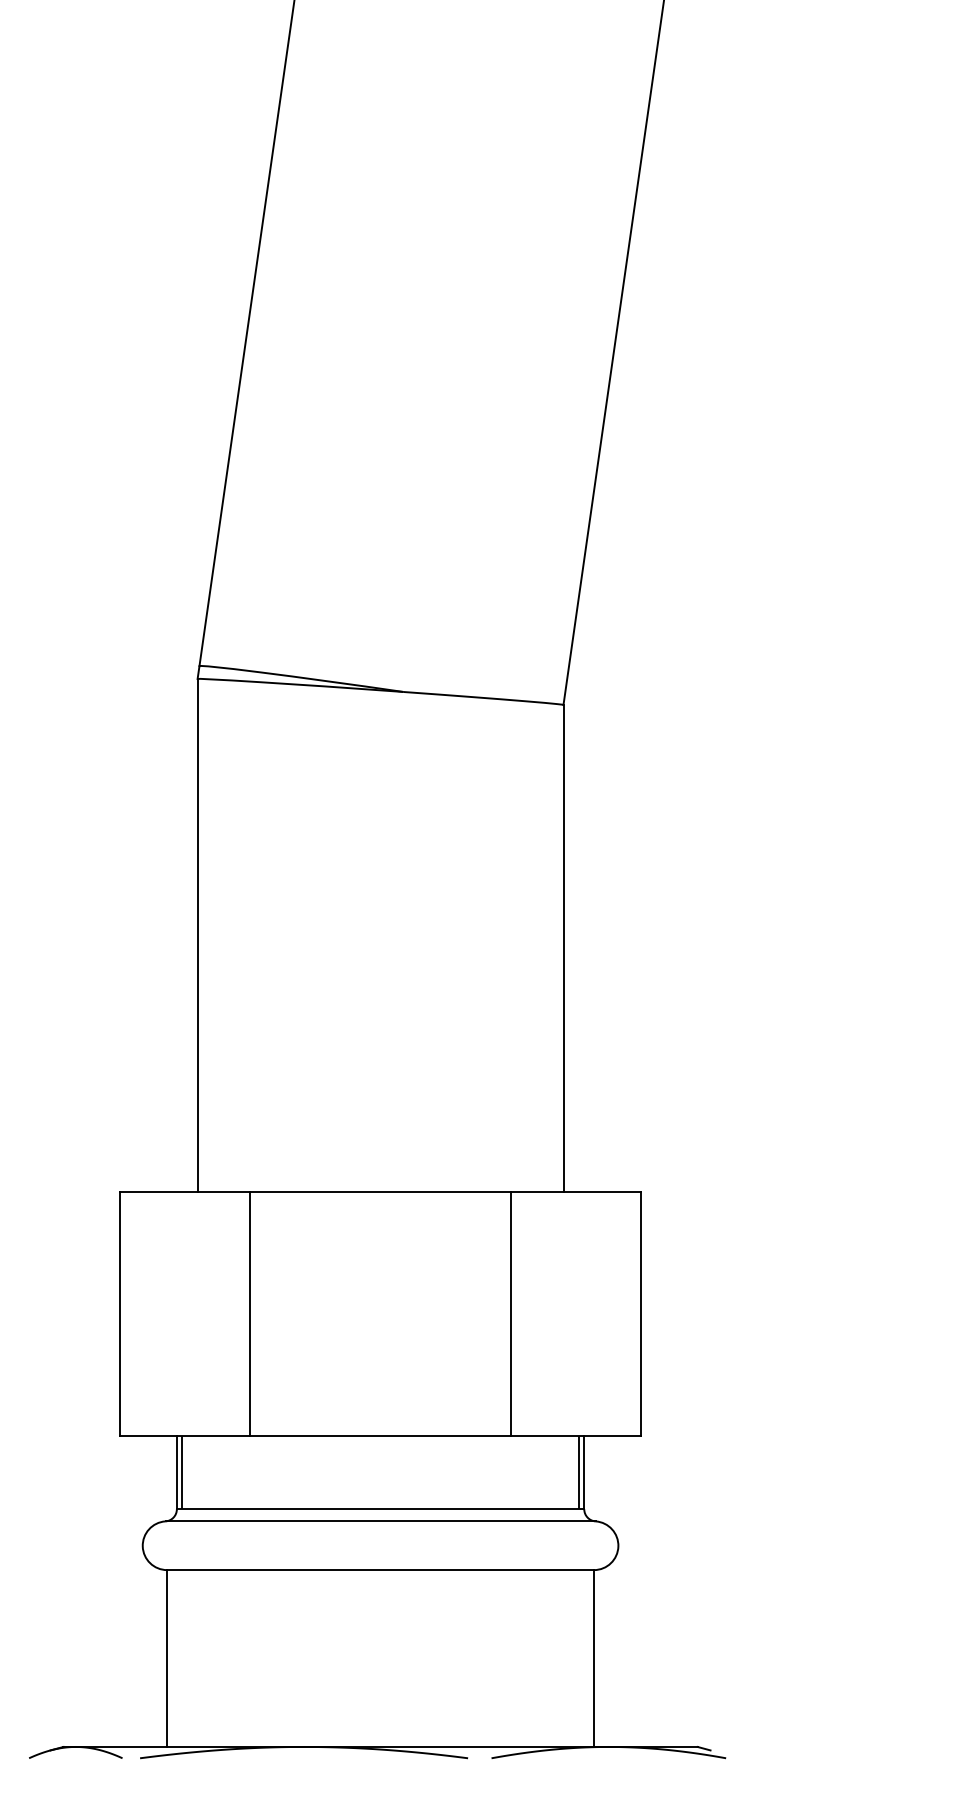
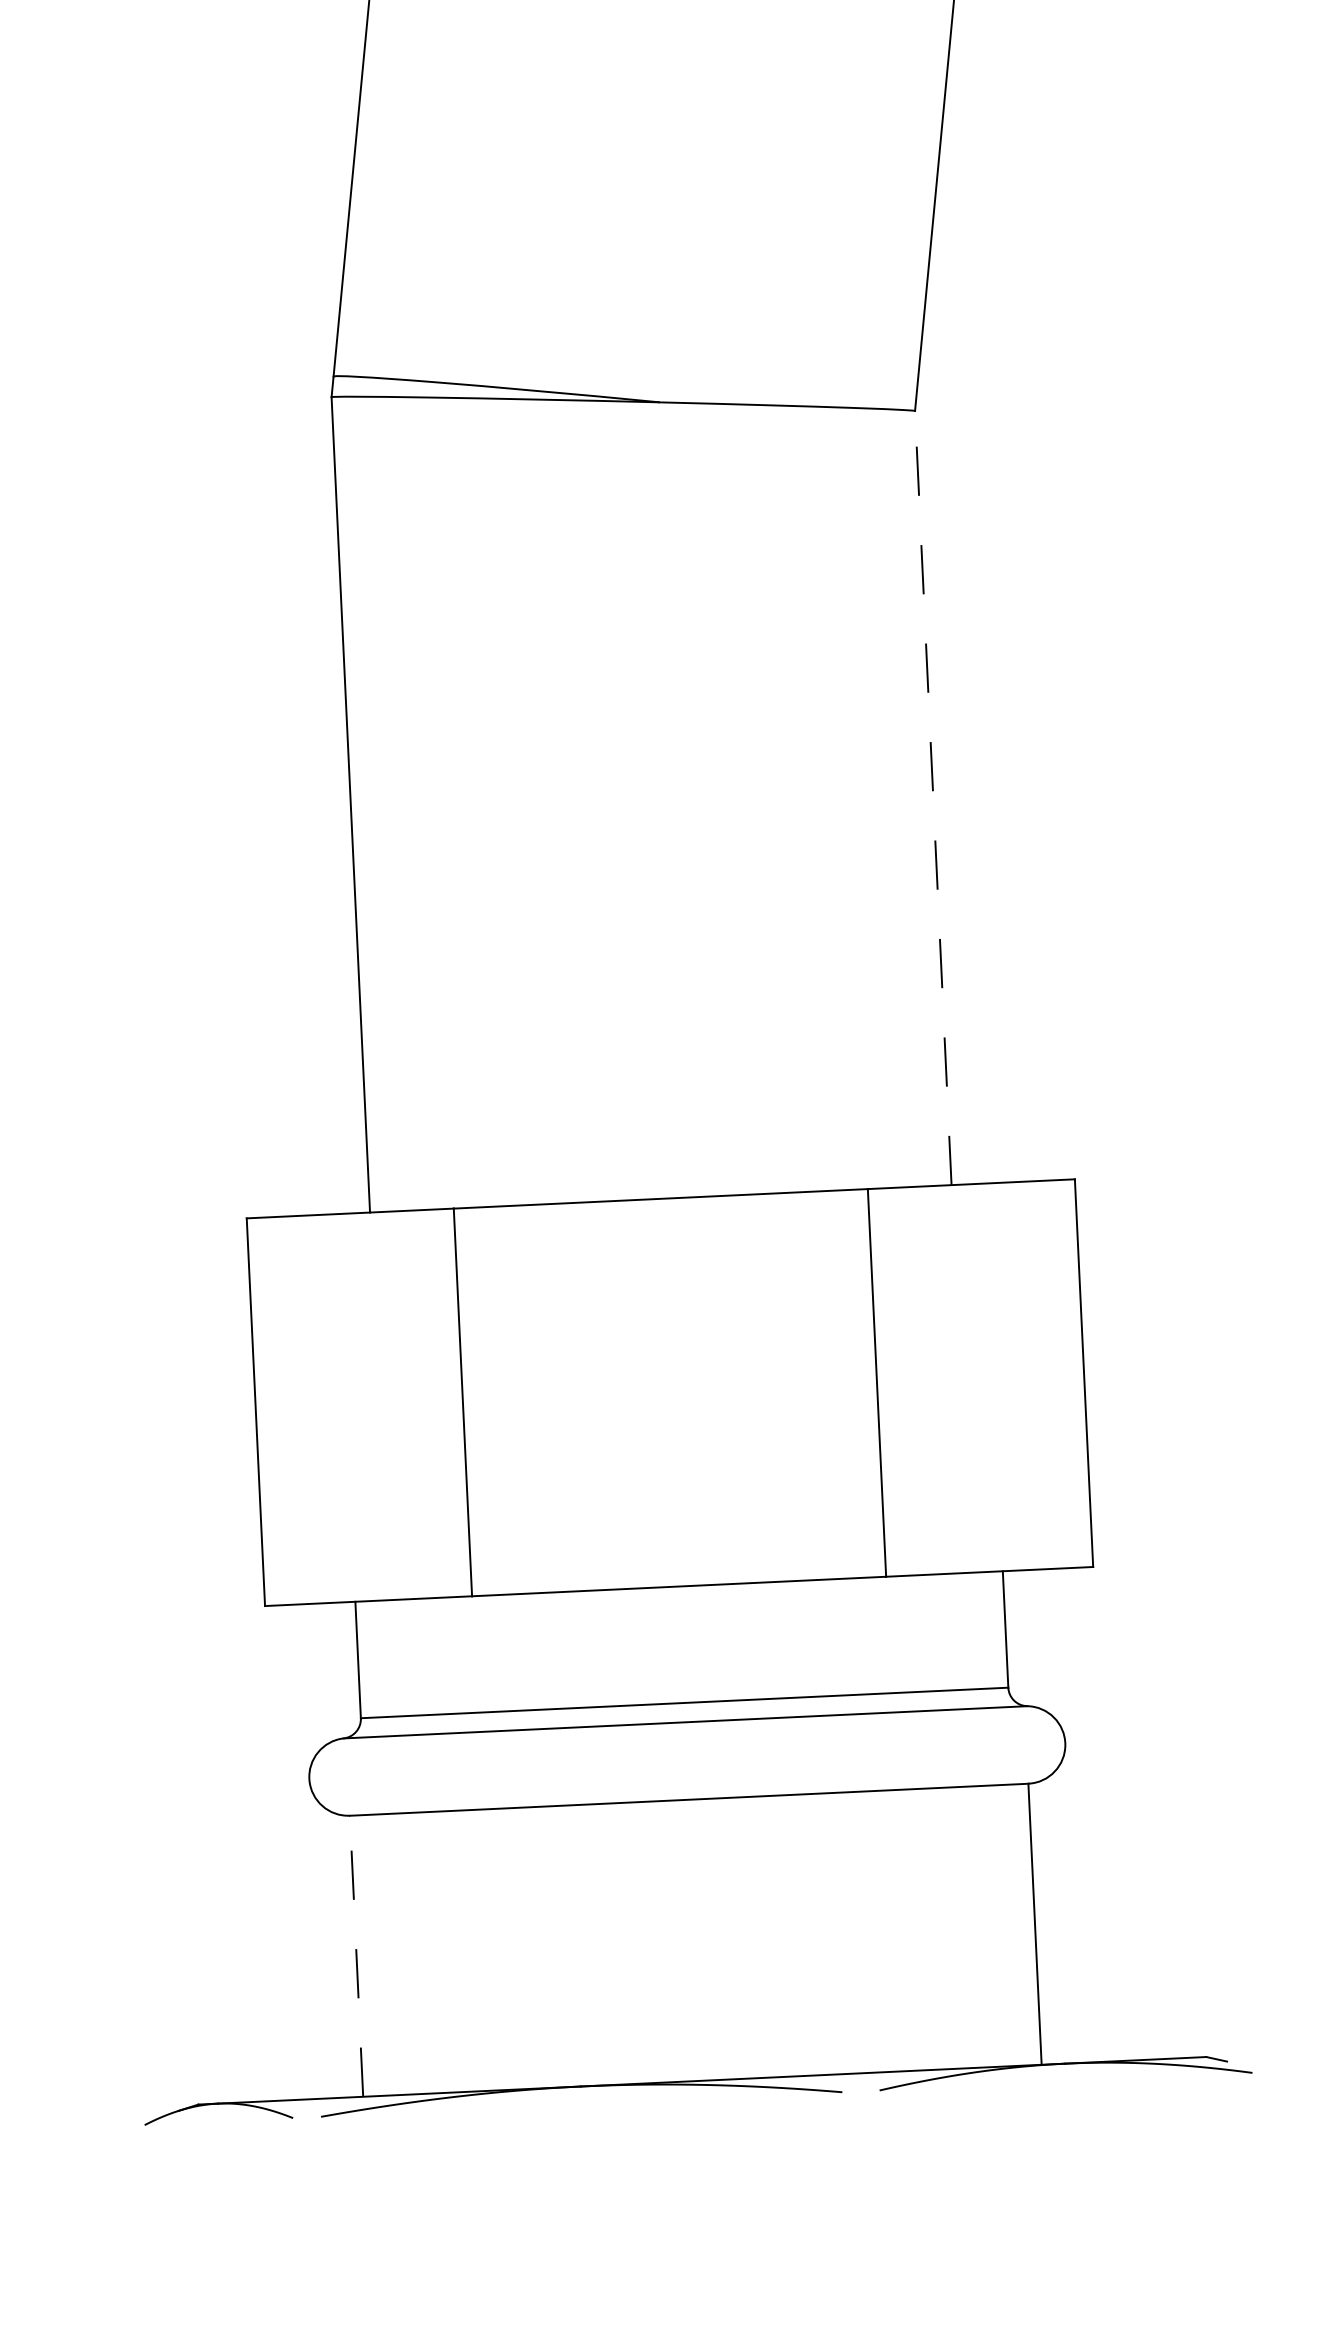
line: (563, 948) -> (933, 798), solid -> dashed
line: (181, 1472) -> (365, 1659), removed
line: (579, 1472) -> (998, 1629), removed
line: (167, 1658) -> (357, 1956), solid -> dashed

